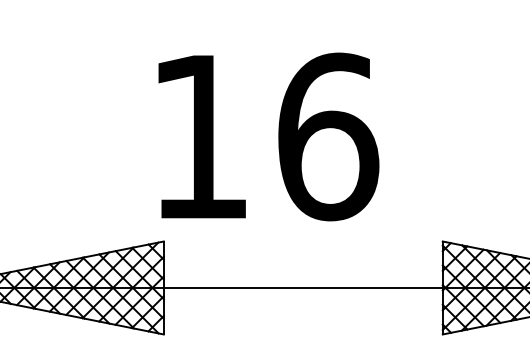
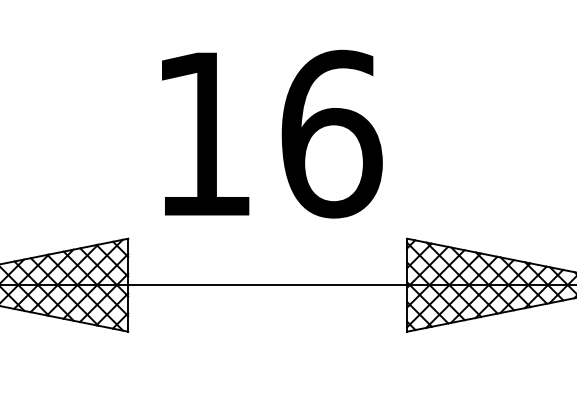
text: (269, 136) -> (272, 133), moved

